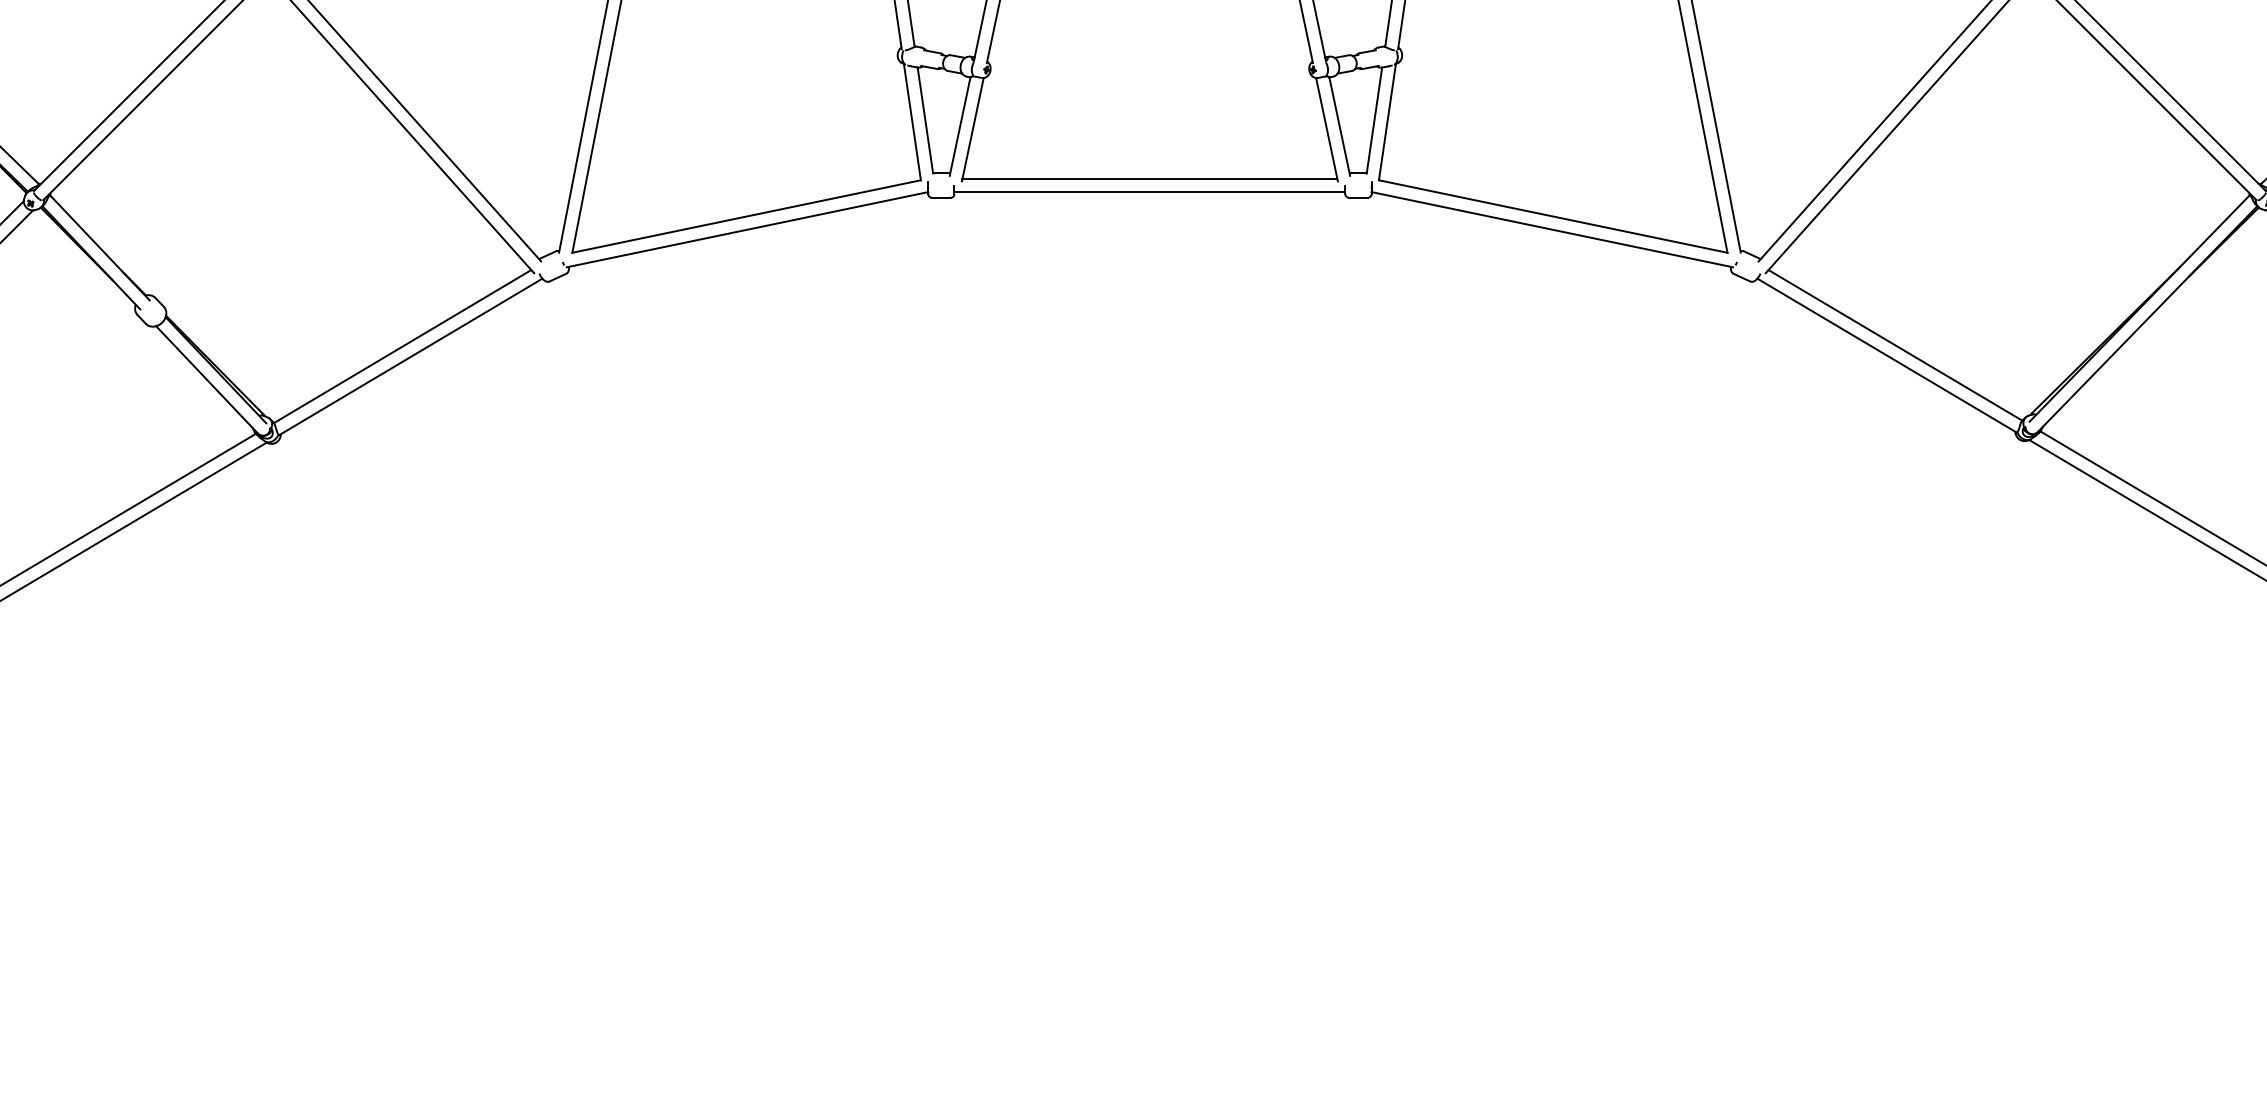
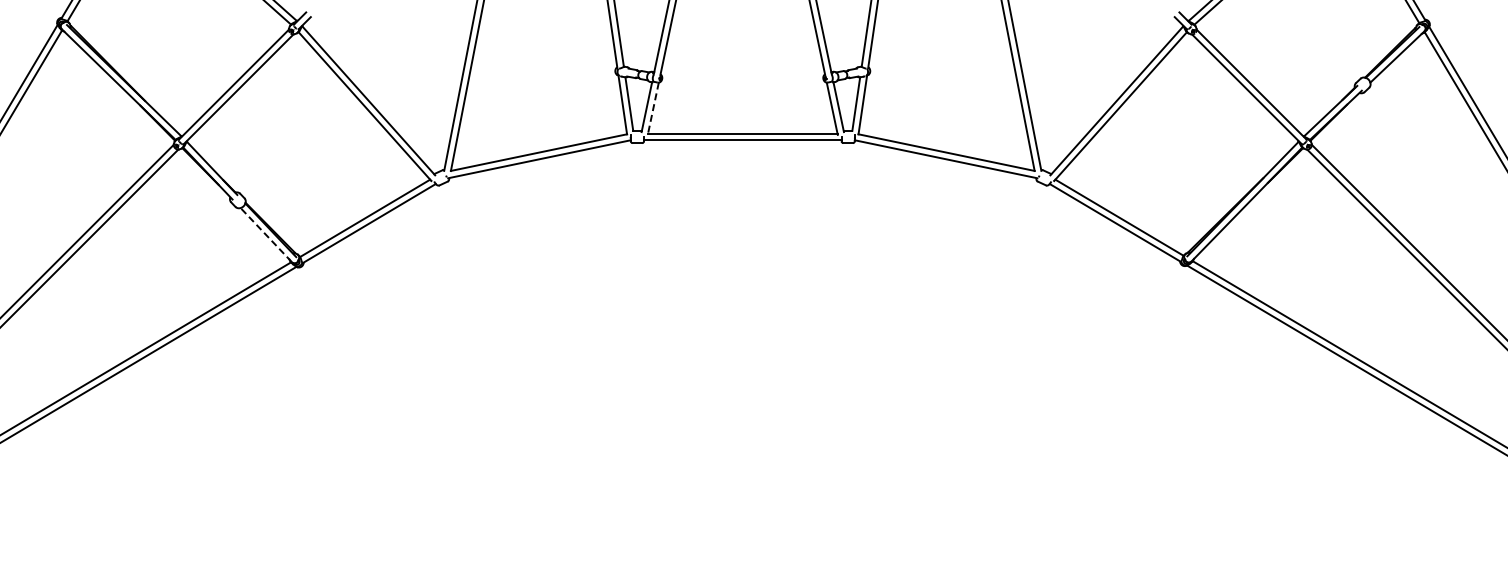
line: (973, 129) -> (653, 108), solid -> dashed
line: (205, 378) -> (265, 234), solid -> dashed

